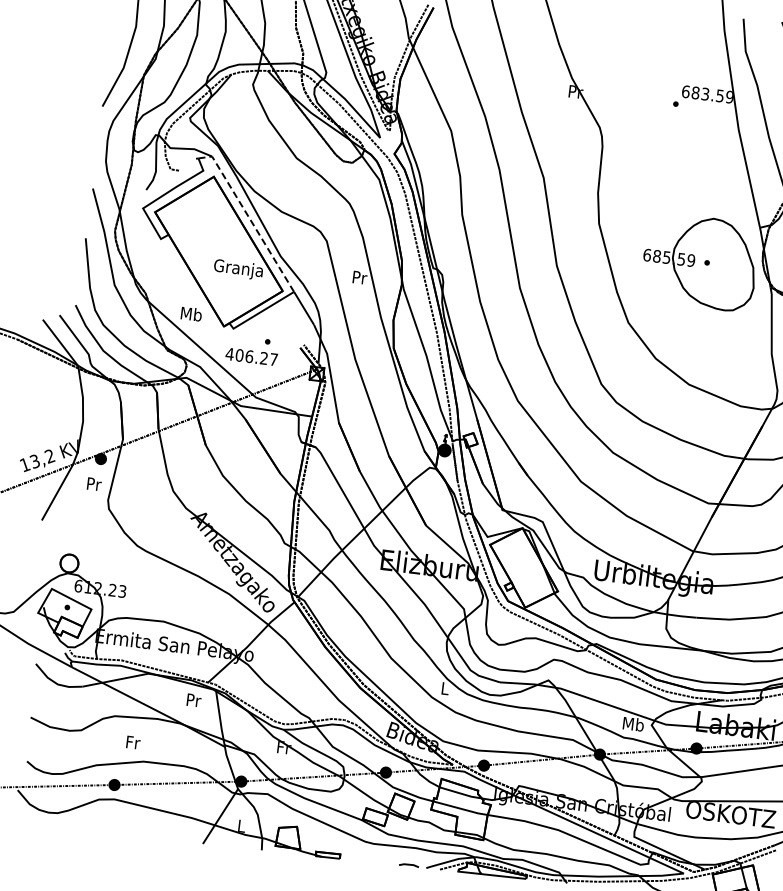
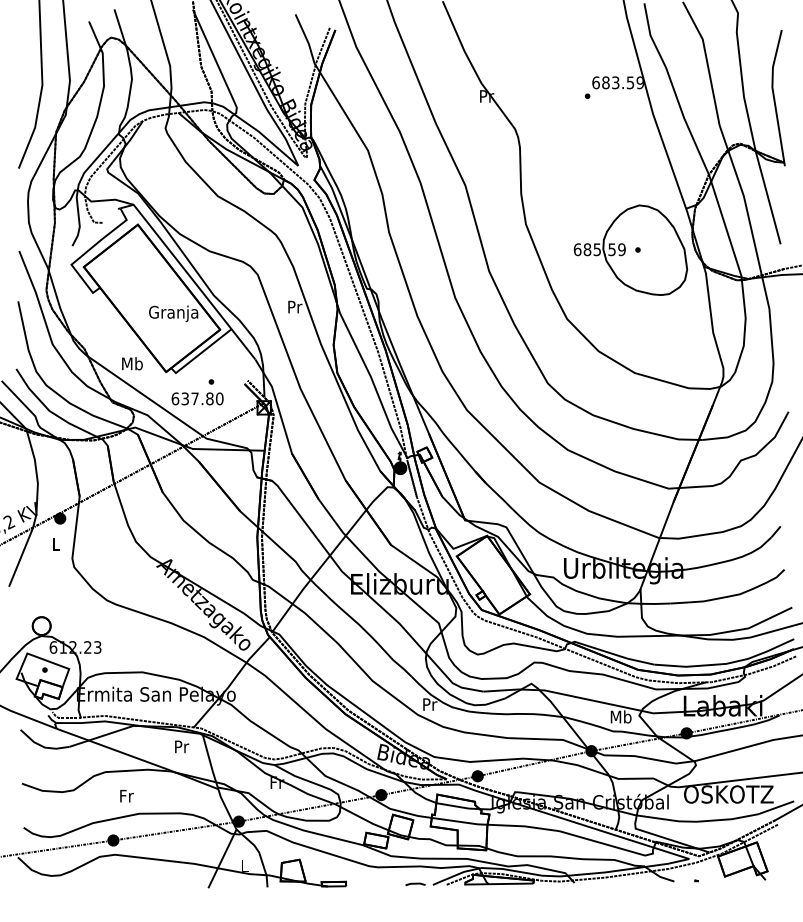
line: (249, 218) -> (178, 261), dashed -> solid
text: (251, 356) -> (197, 398), 406.27 -> 637.80
text: (94, 484) -> (56, 544), Pr -> L
text: (445, 688) -> (430, 704), L -> Pr

